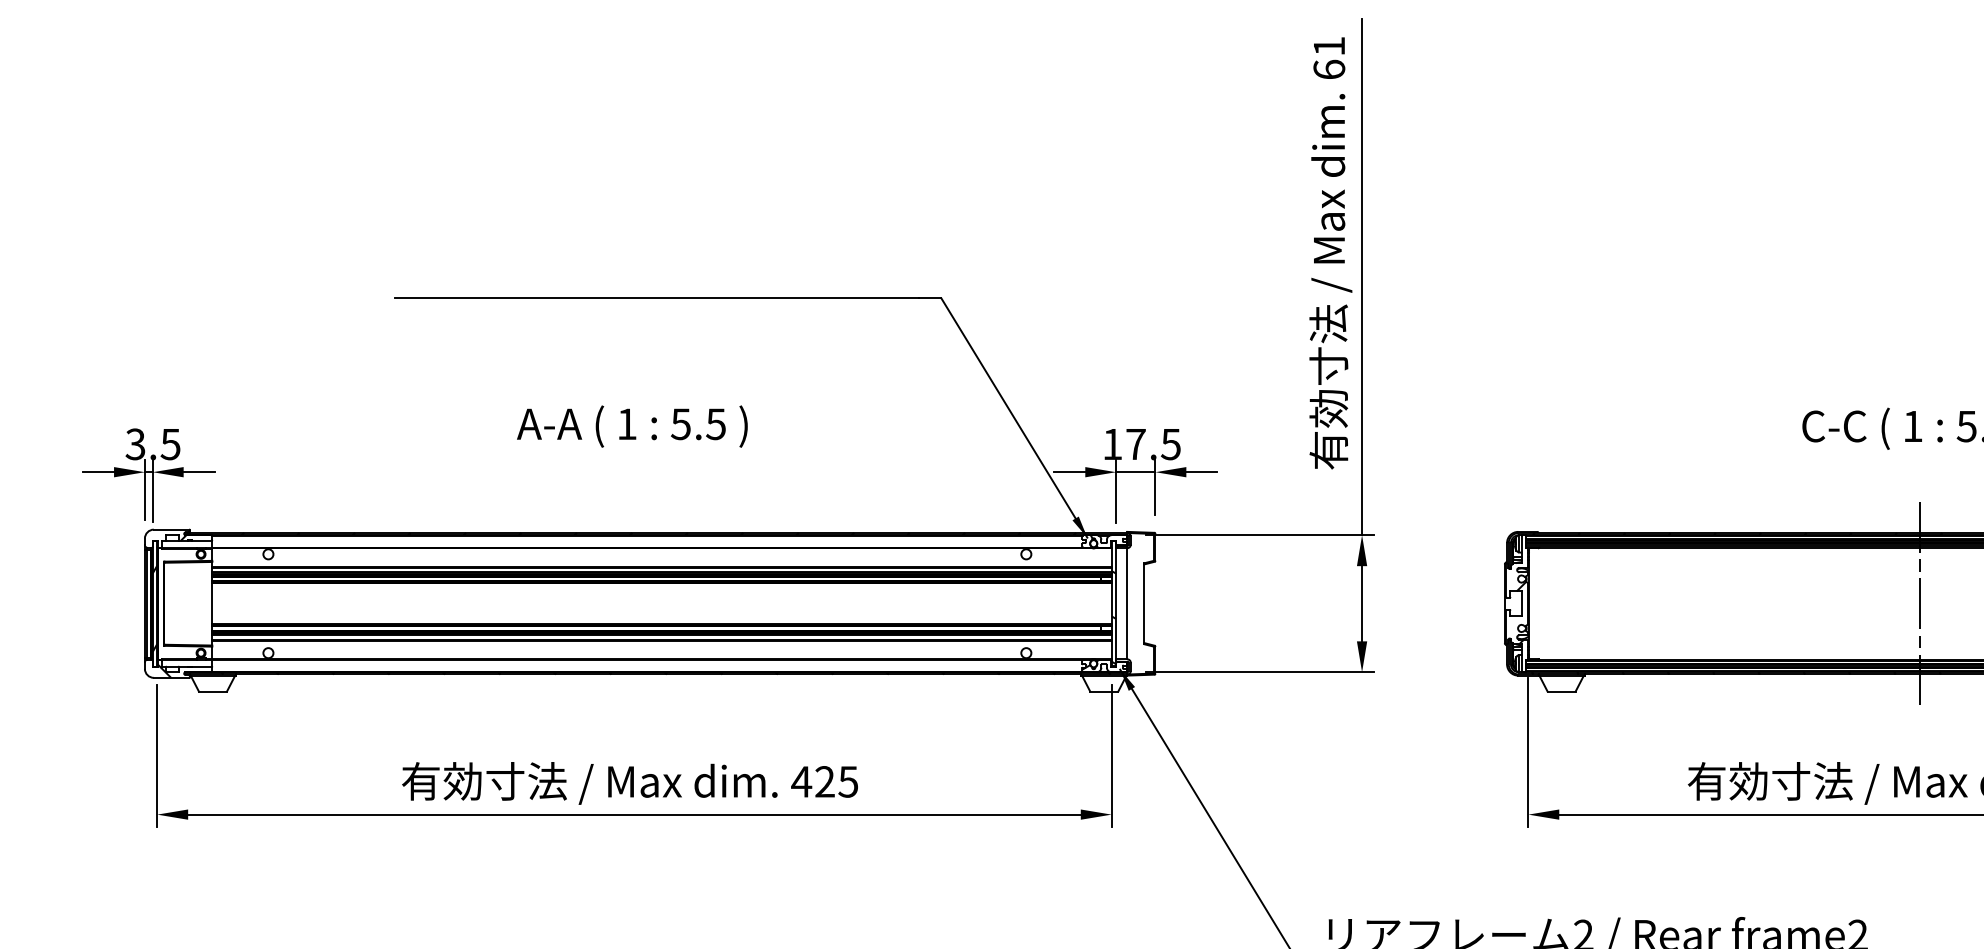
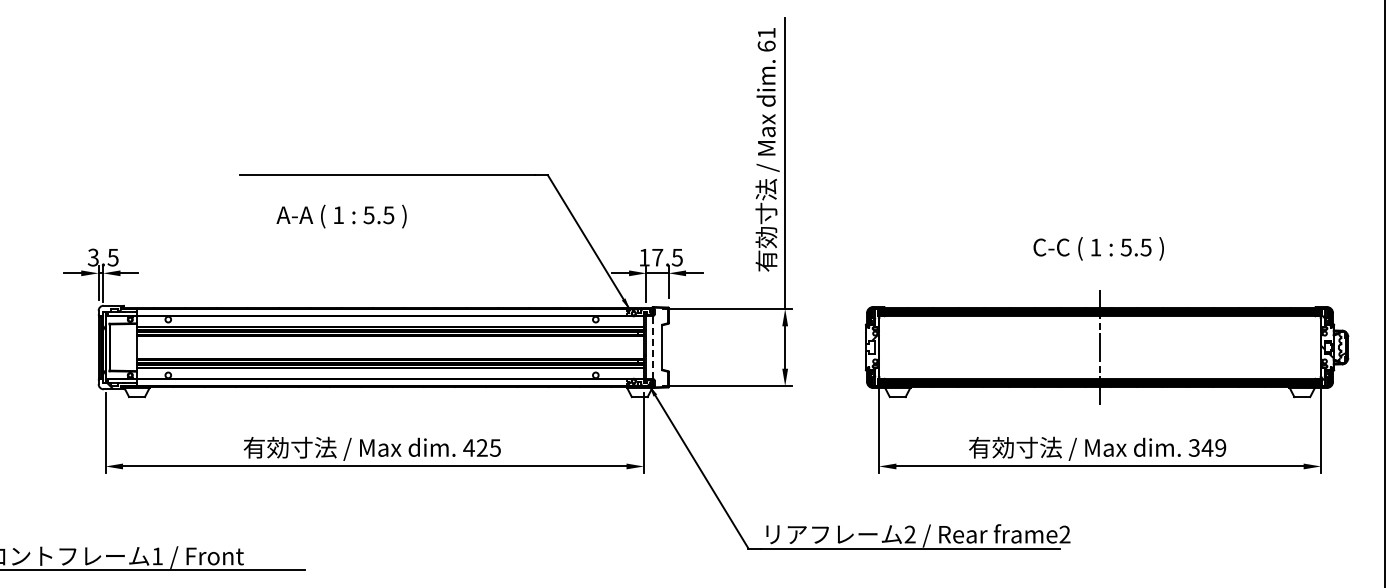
text: (632, 426) -> (341, 216), moved
line: (1126, 603) -> (652, 347), solid -> dashed

